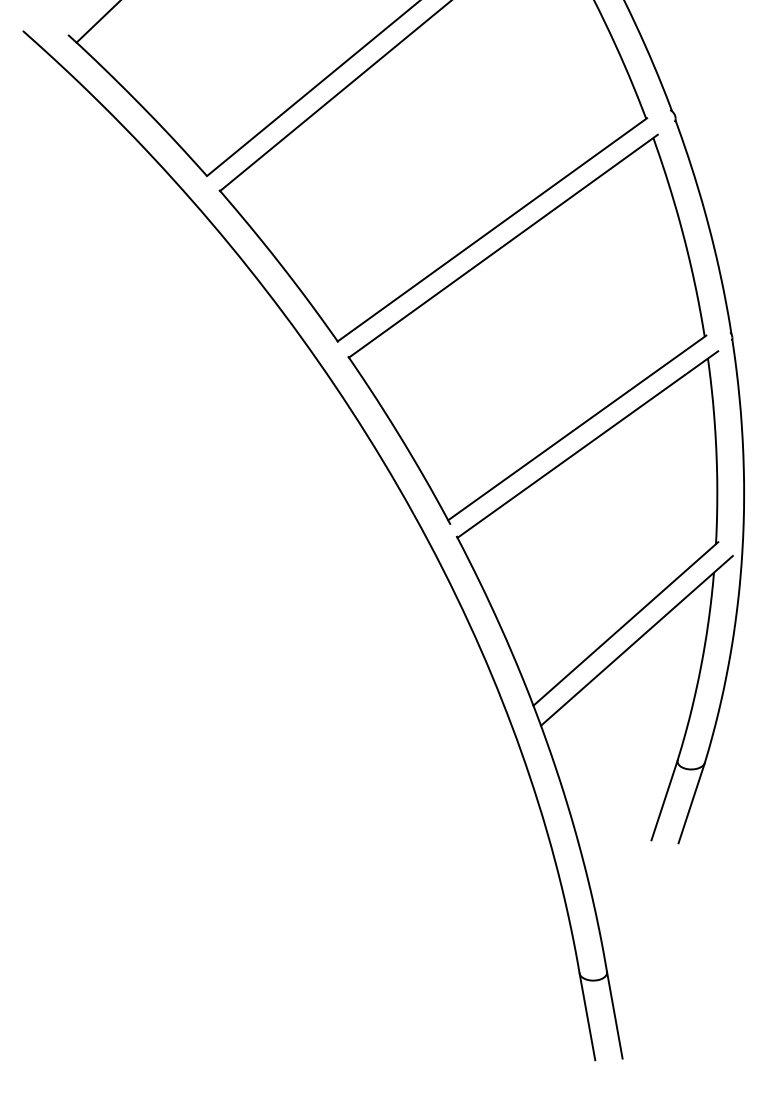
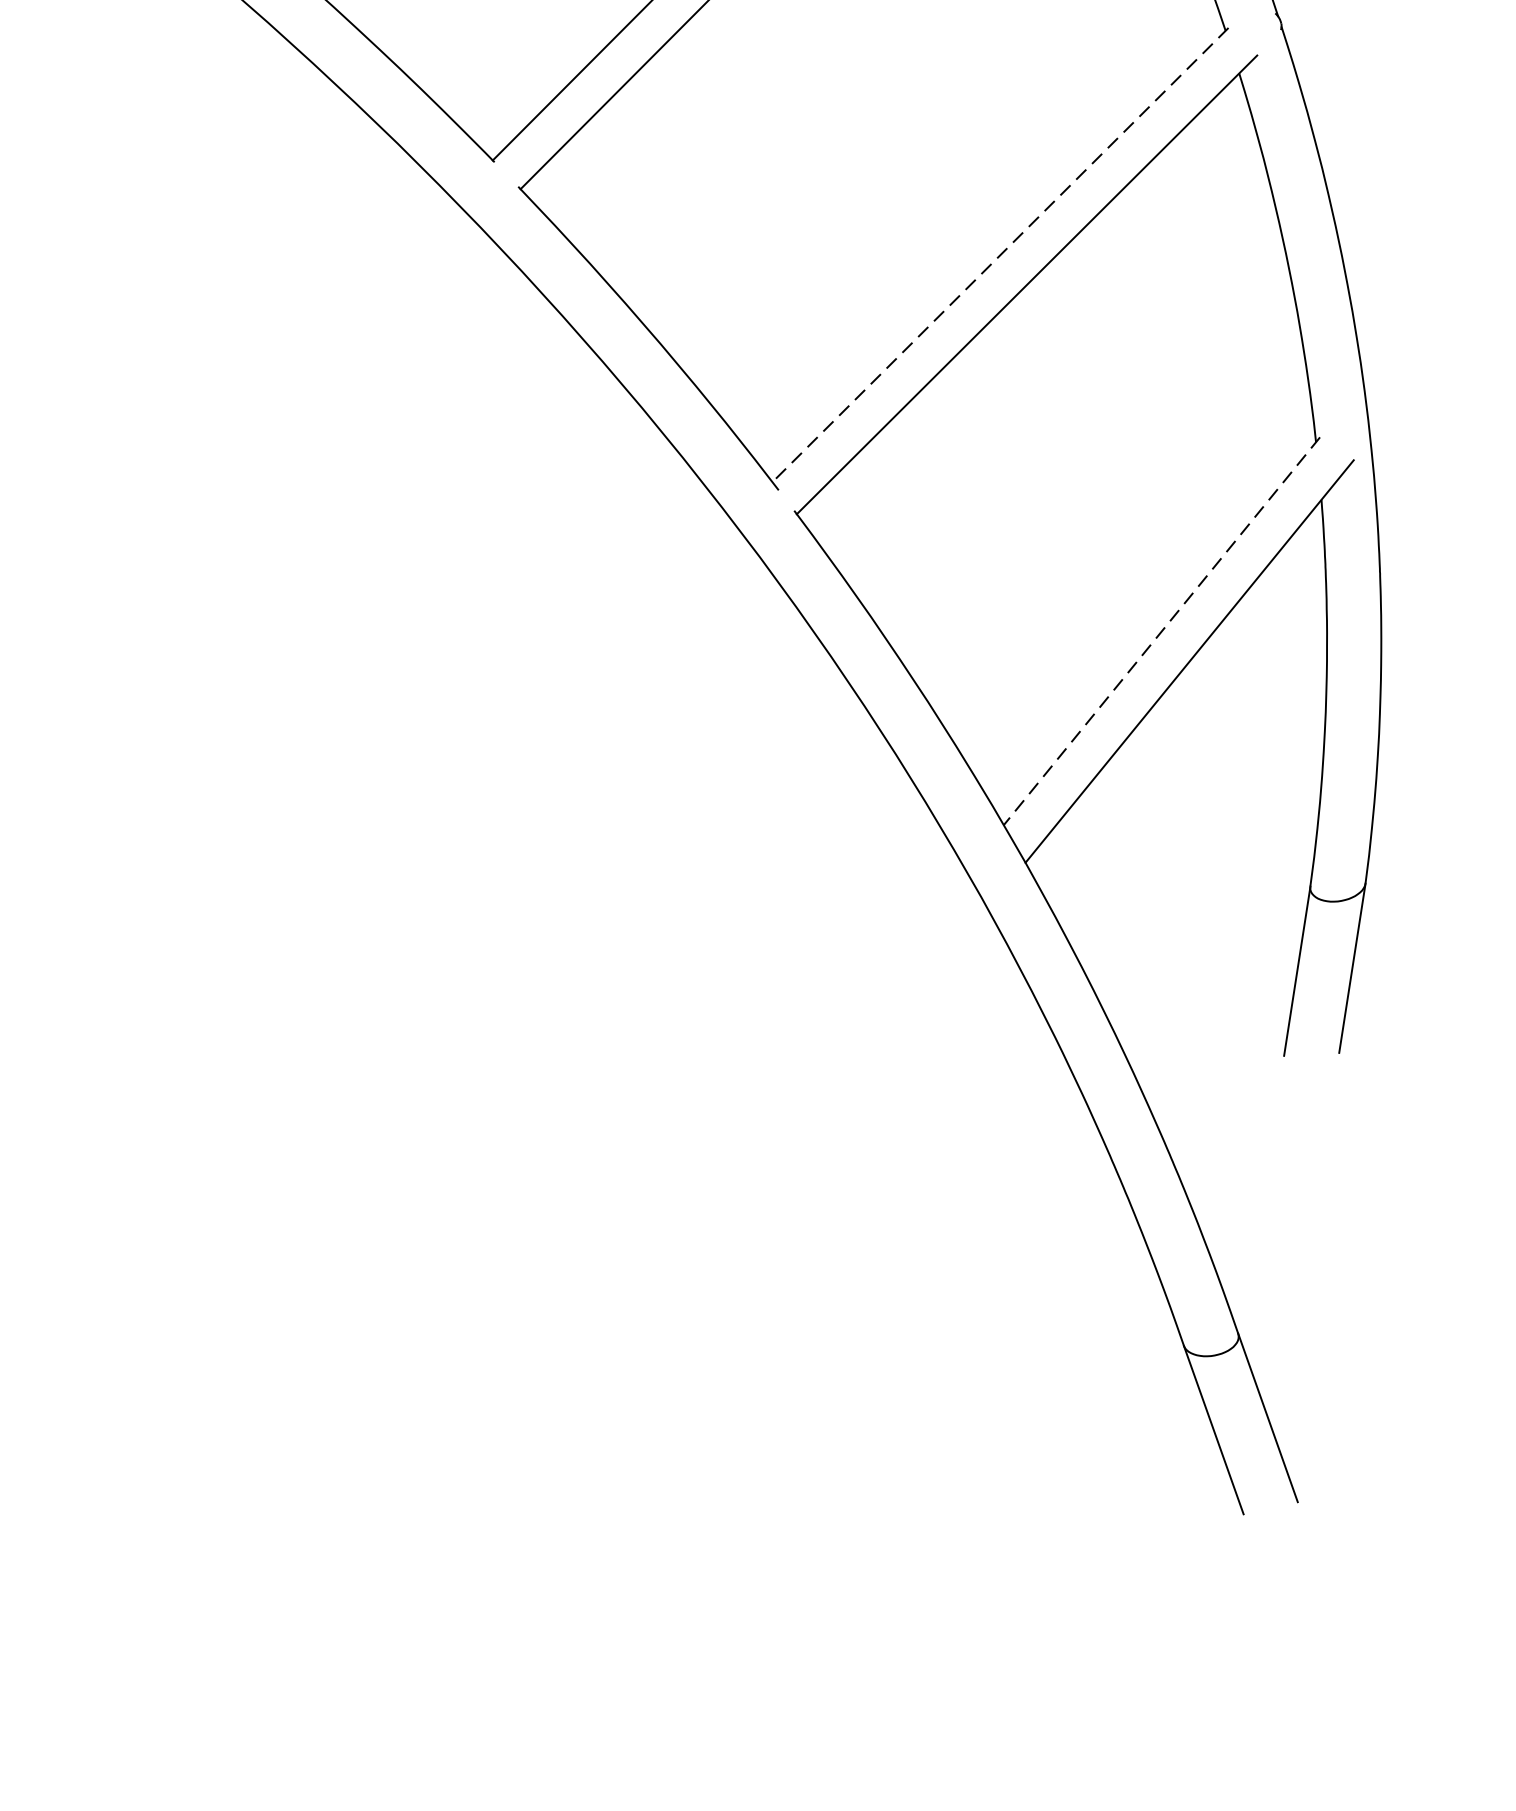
line: (577, 427) -> (1000, 254), solid -> dashed
line: (625, 624) -> (1161, 632), solid -> dashed

